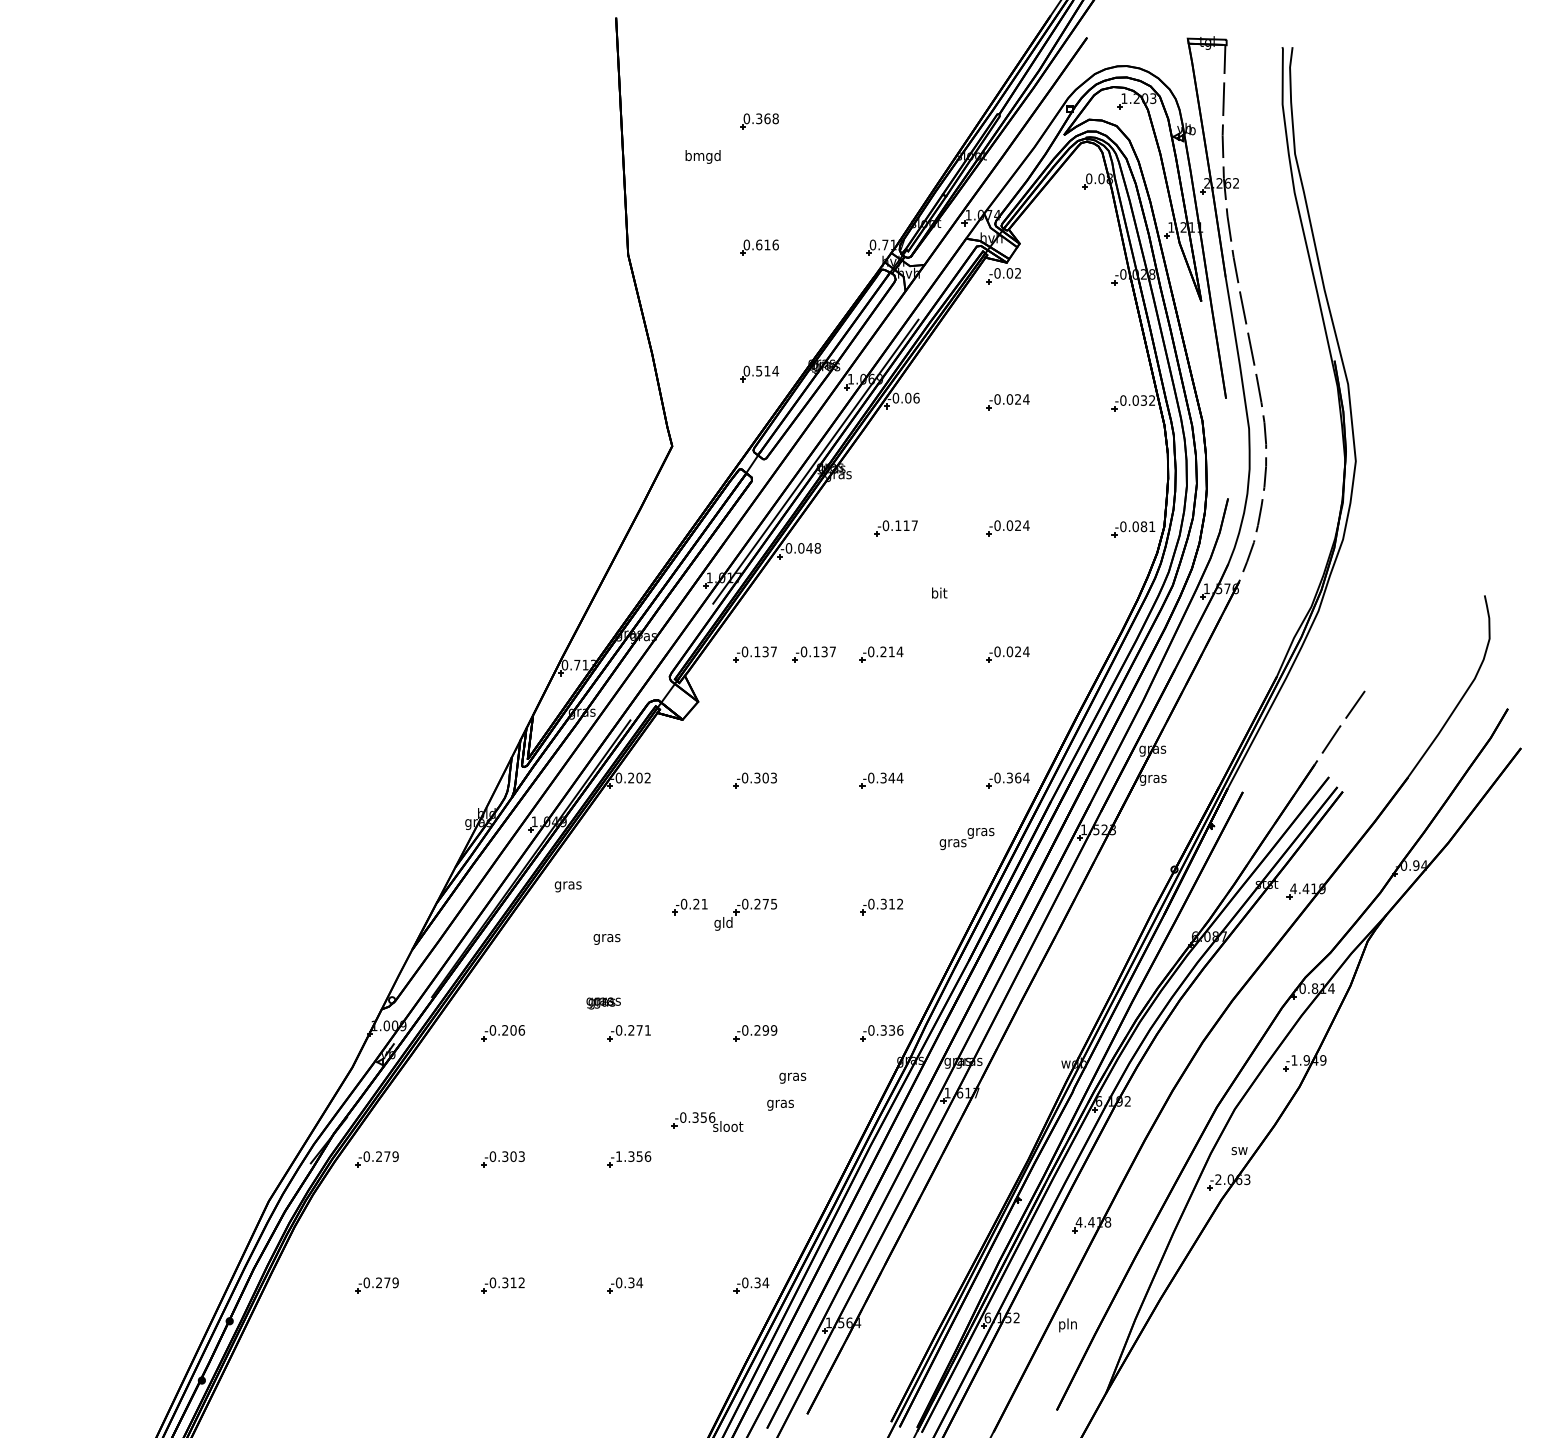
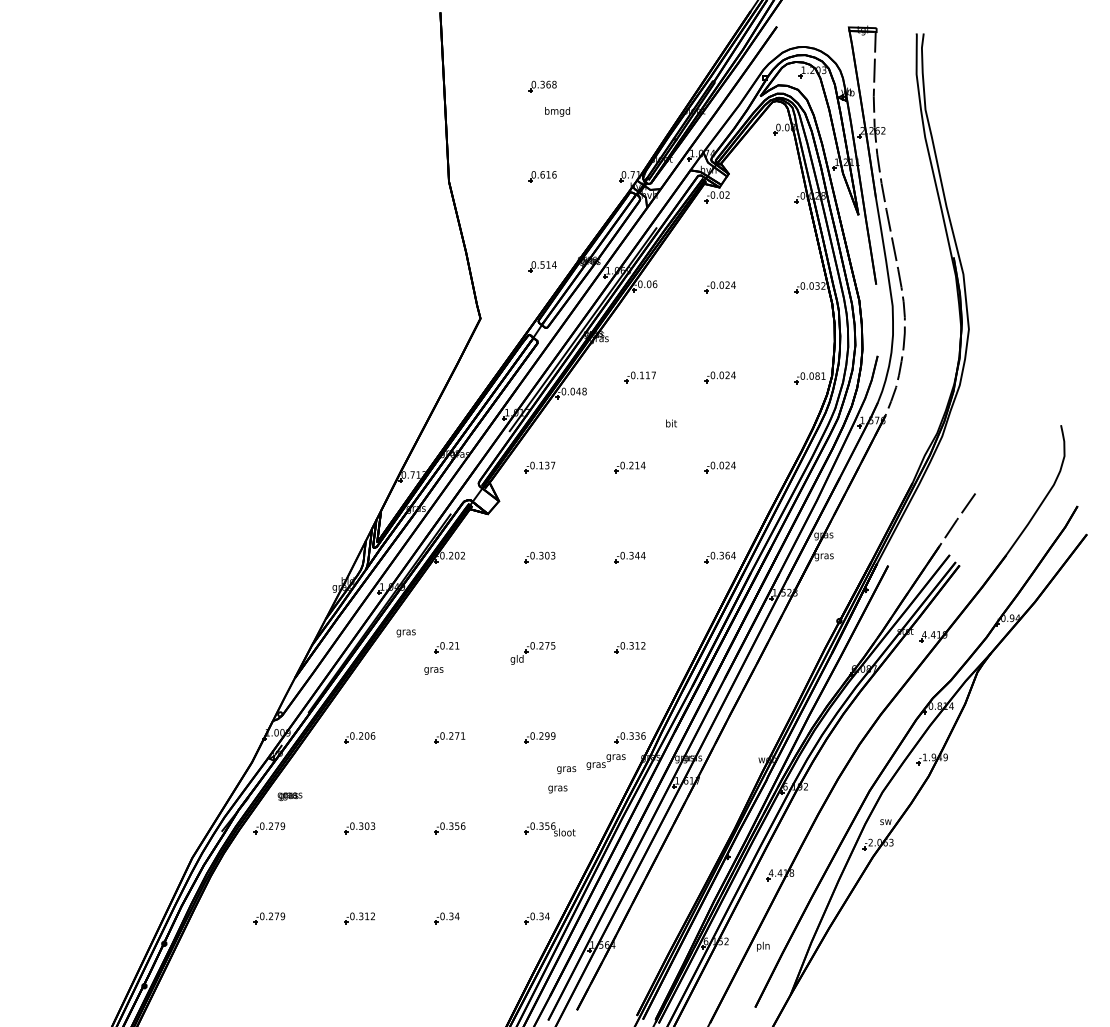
text: (702, 156) -> (557, 111), moved
part: (813, 654) -> (581, 467), removed
text: (966, 839) -> (605, 762), moved
part: (689, 906) -> (446, 647), moved
text: (603, 1003) -> (289, 796), moved
part: (707, 1121) -> (549, 828), moved
text: (618, 1156) -> (442, 826), -1.356 -> -0.356

